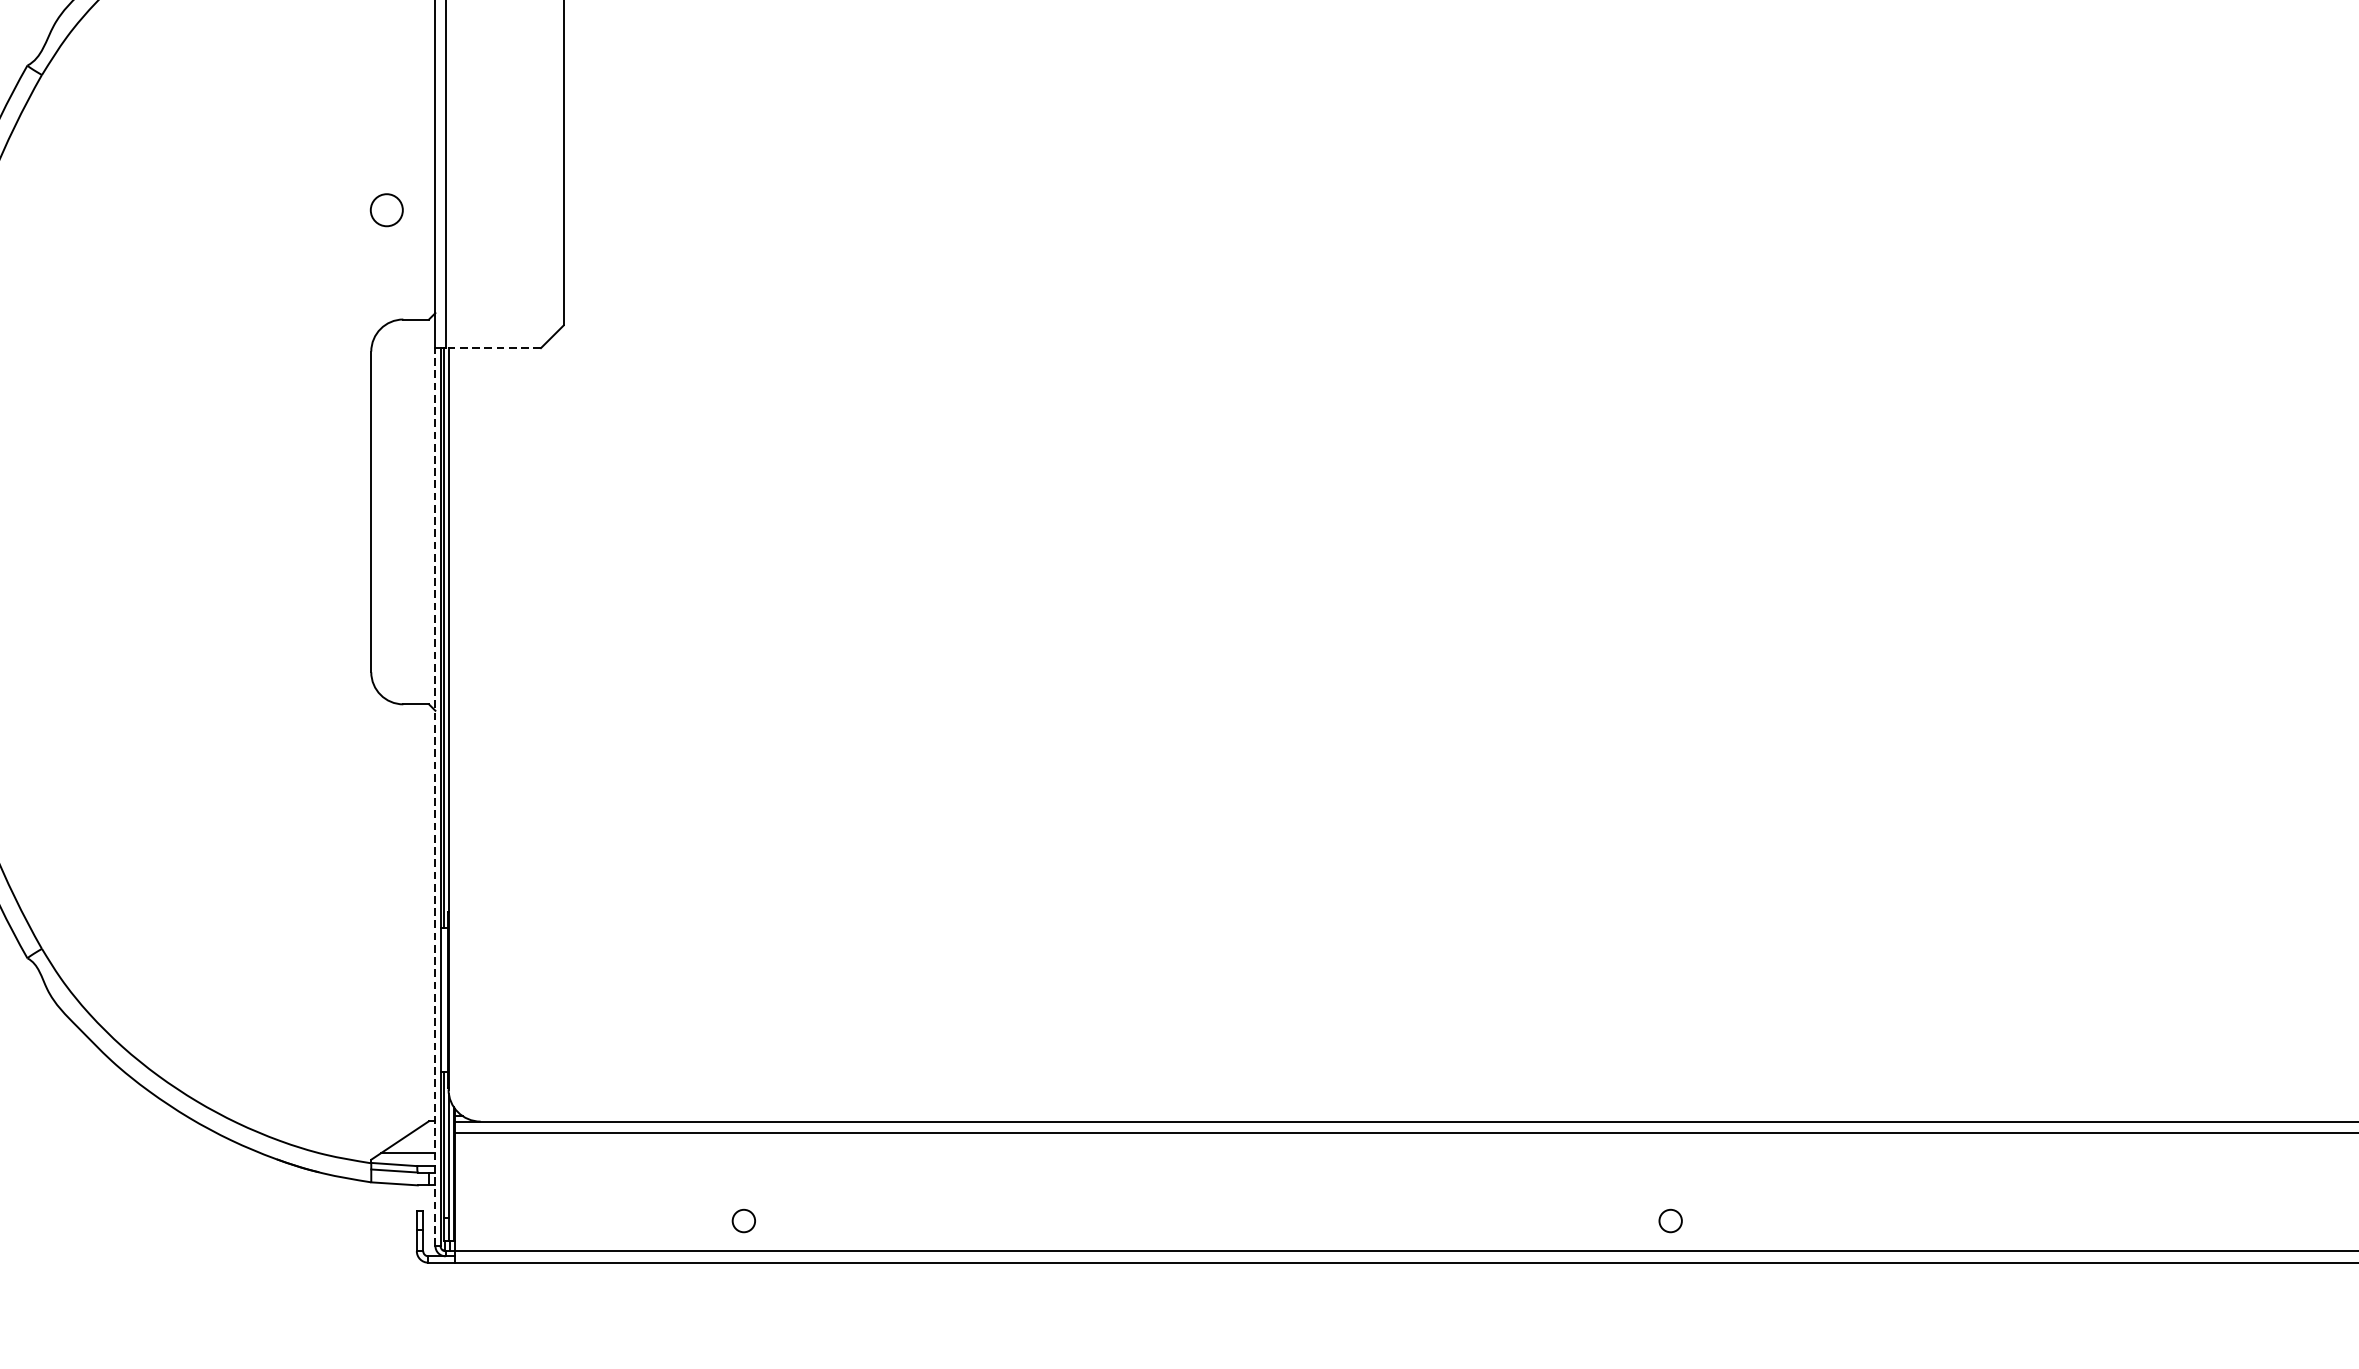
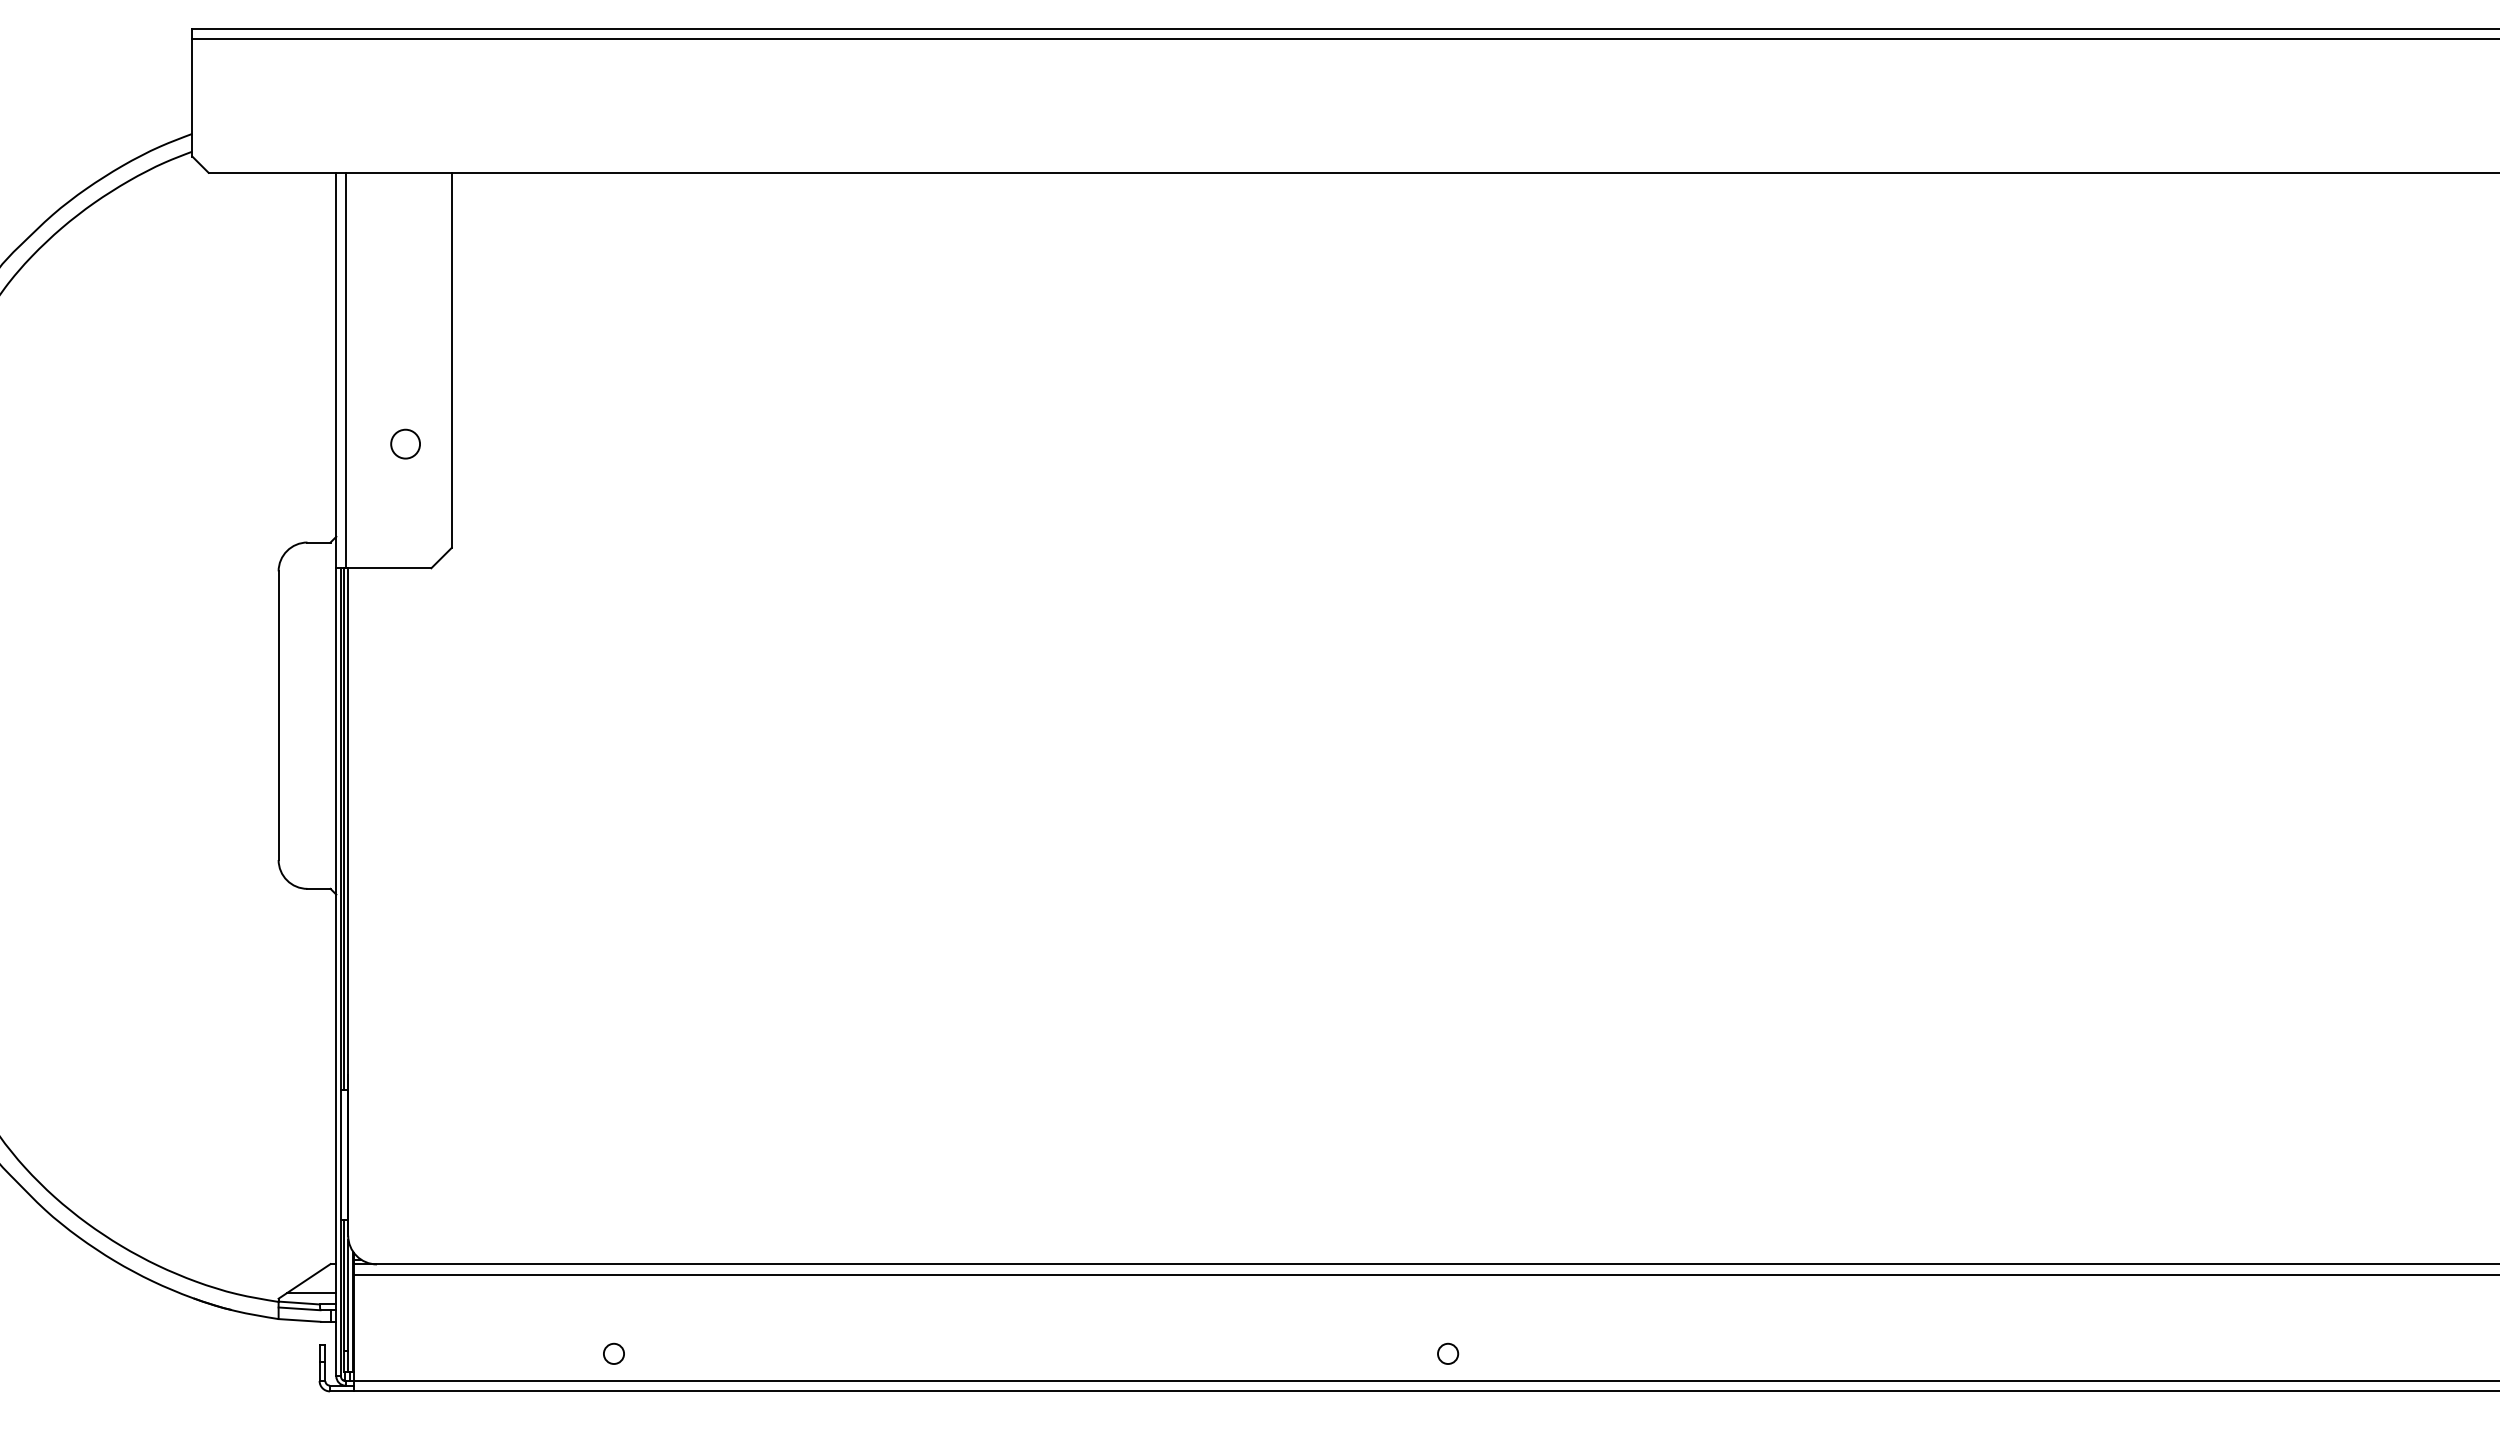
circle: (386, 209) -> (405, 443), moved
line: (493, 348) -> (388, 568), dashed -> solid
line: (435, 796) -> (336, 971), dashed -> solid

